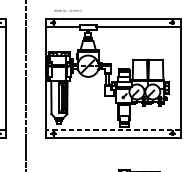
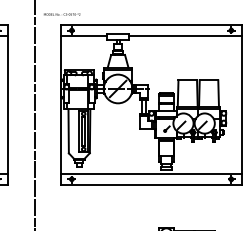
text: (68, 10) -> (62, 14), moved
line: (113, 129) -> (151, 174), dashed -> solid

